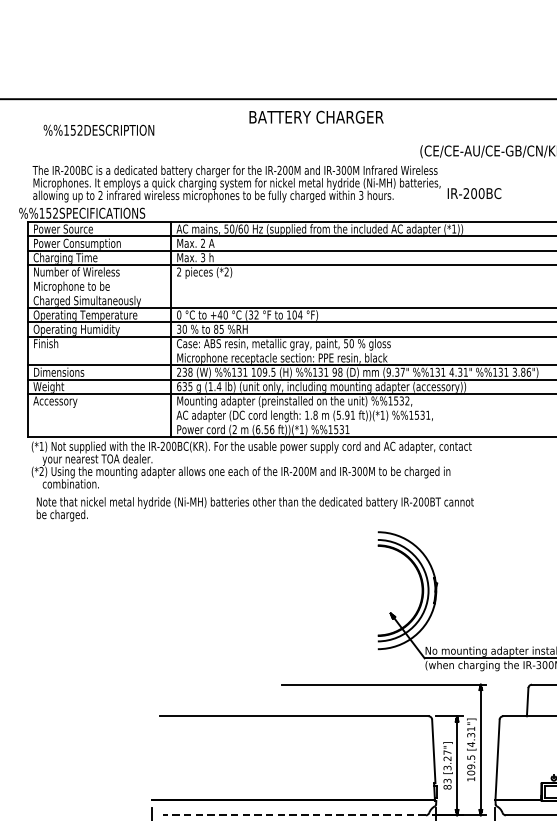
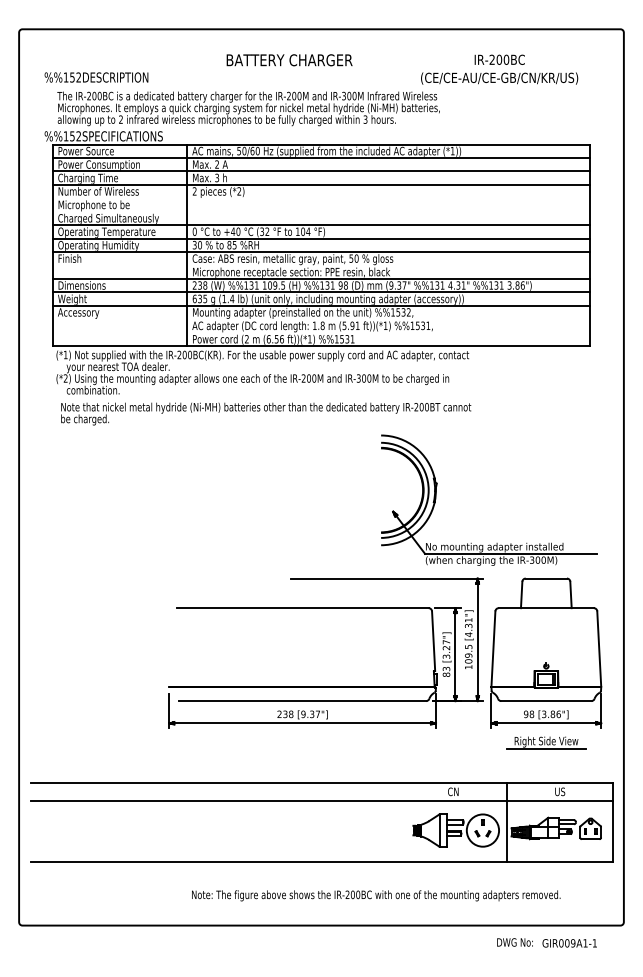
text: (316, 117) -> (289, 60), moved
text: (98, 130) -> (96, 77), moved
text: (474, 193) -> (499, 59), moved
line: (294, 815) -> (302, 701), dashed -> solid

